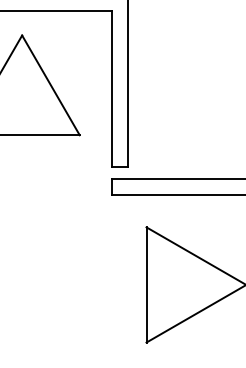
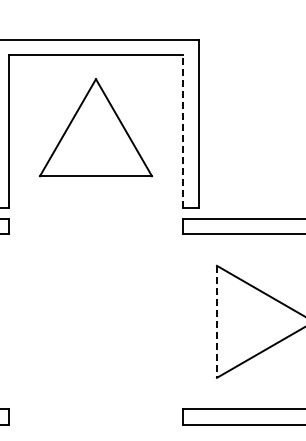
line: (112, 88) -> (183, 130), solid -> dashed
line: (146, 285) -> (216, 322), solid -> dashed

